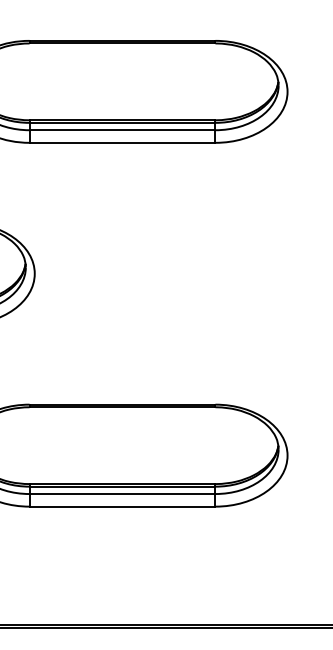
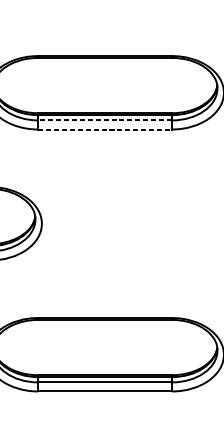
line: (122, 130) -> (105, 120), solid -> dashed
line: (122, 142) -> (105, 129), solid -> dashed

